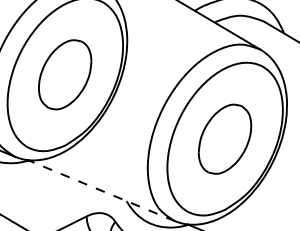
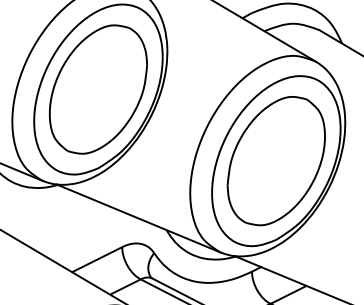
part: (64, 74) -> (97, 89), size x1.67
part: (224, 139) -> (275, 161), size x1.67
line: (101, 190) -> (138, 218), dashed -> solid

